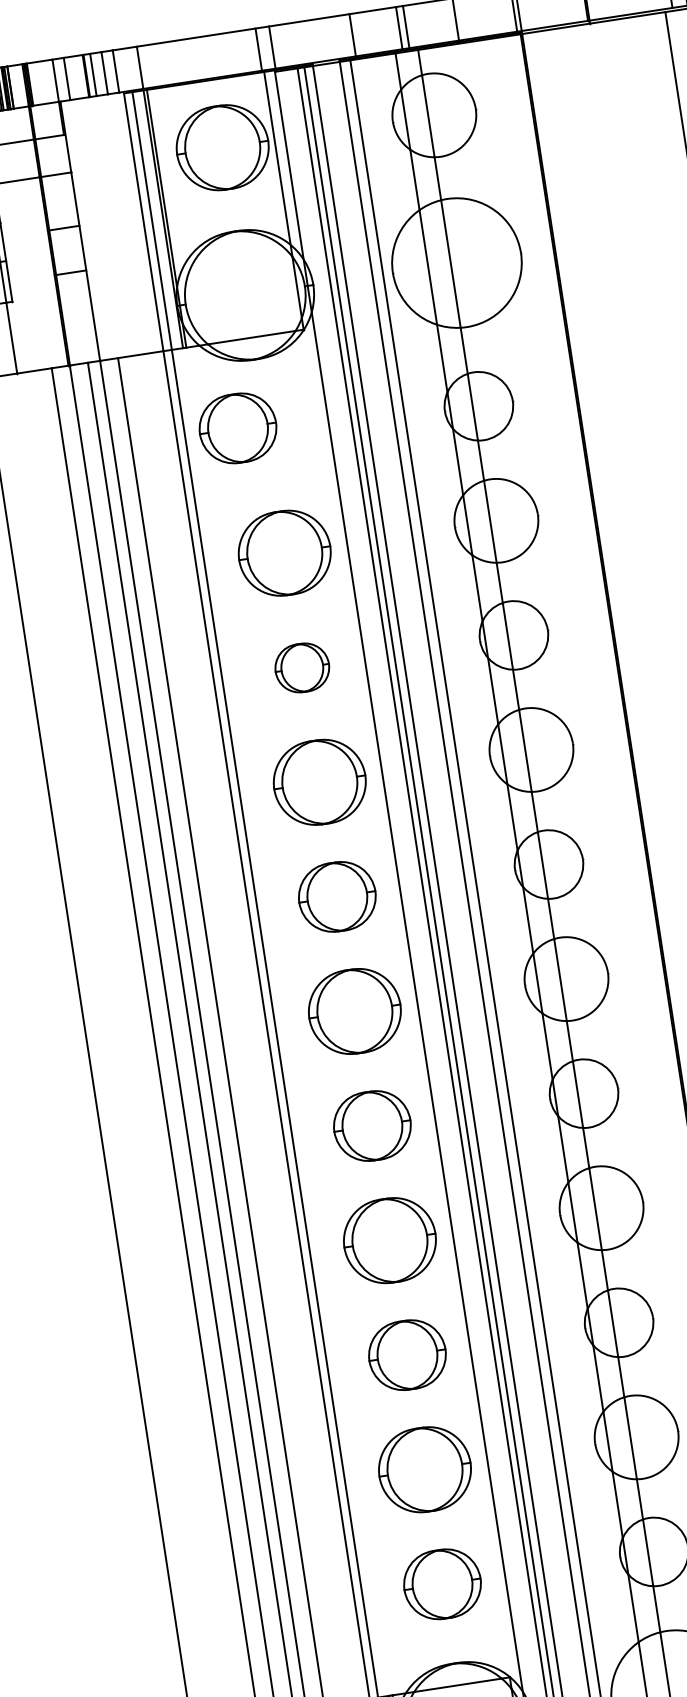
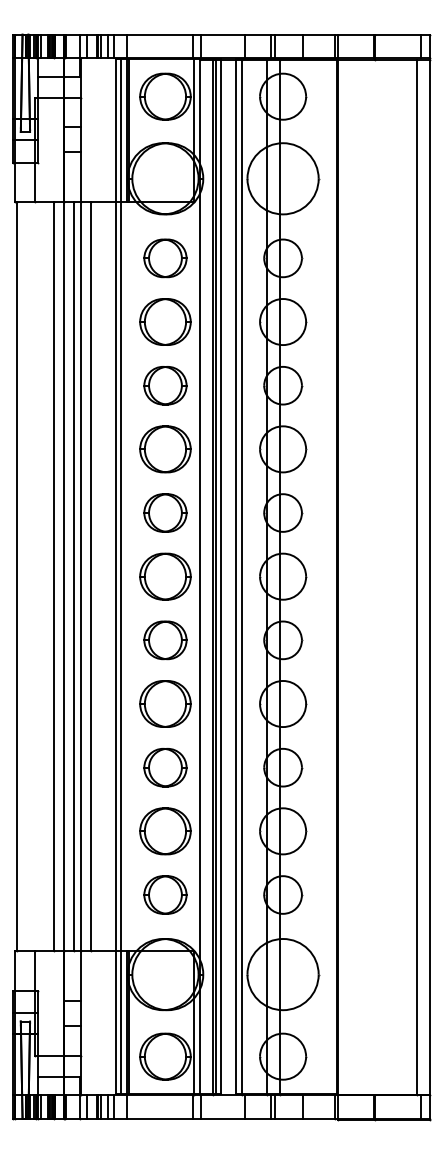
part: (238, 428) -> (165, 258), moved
part: (302, 667) -> (165, 385), size x1.43

